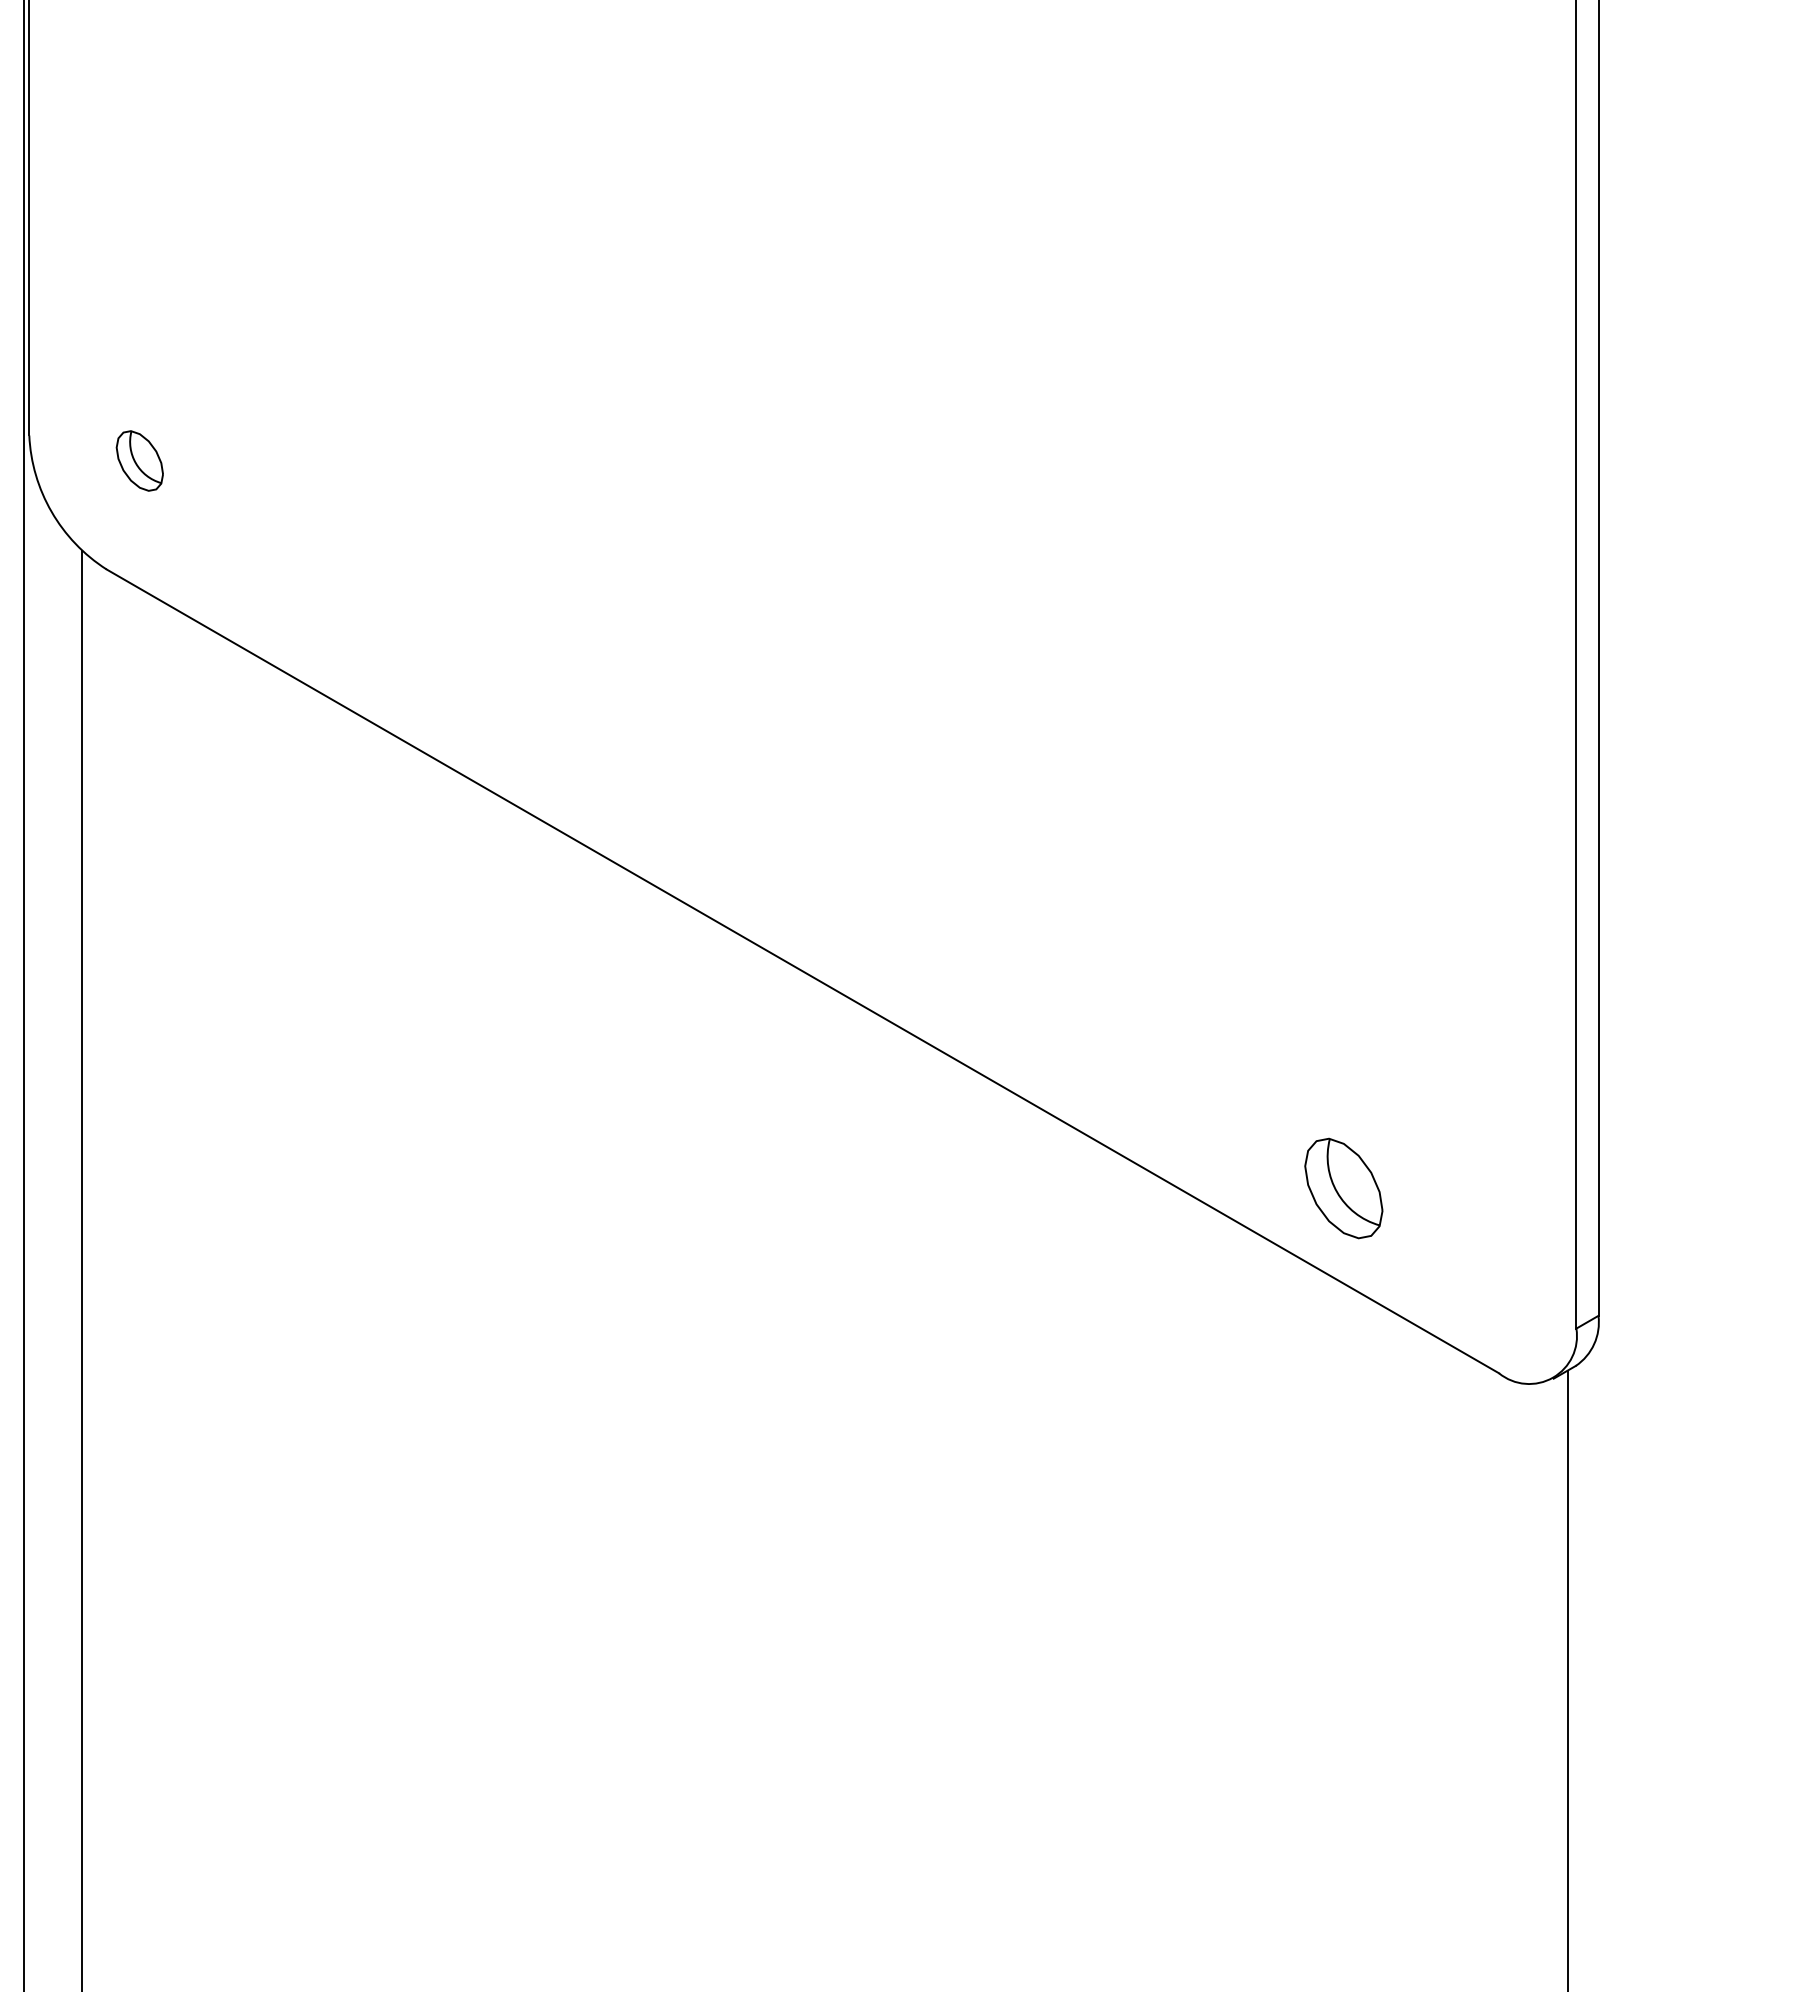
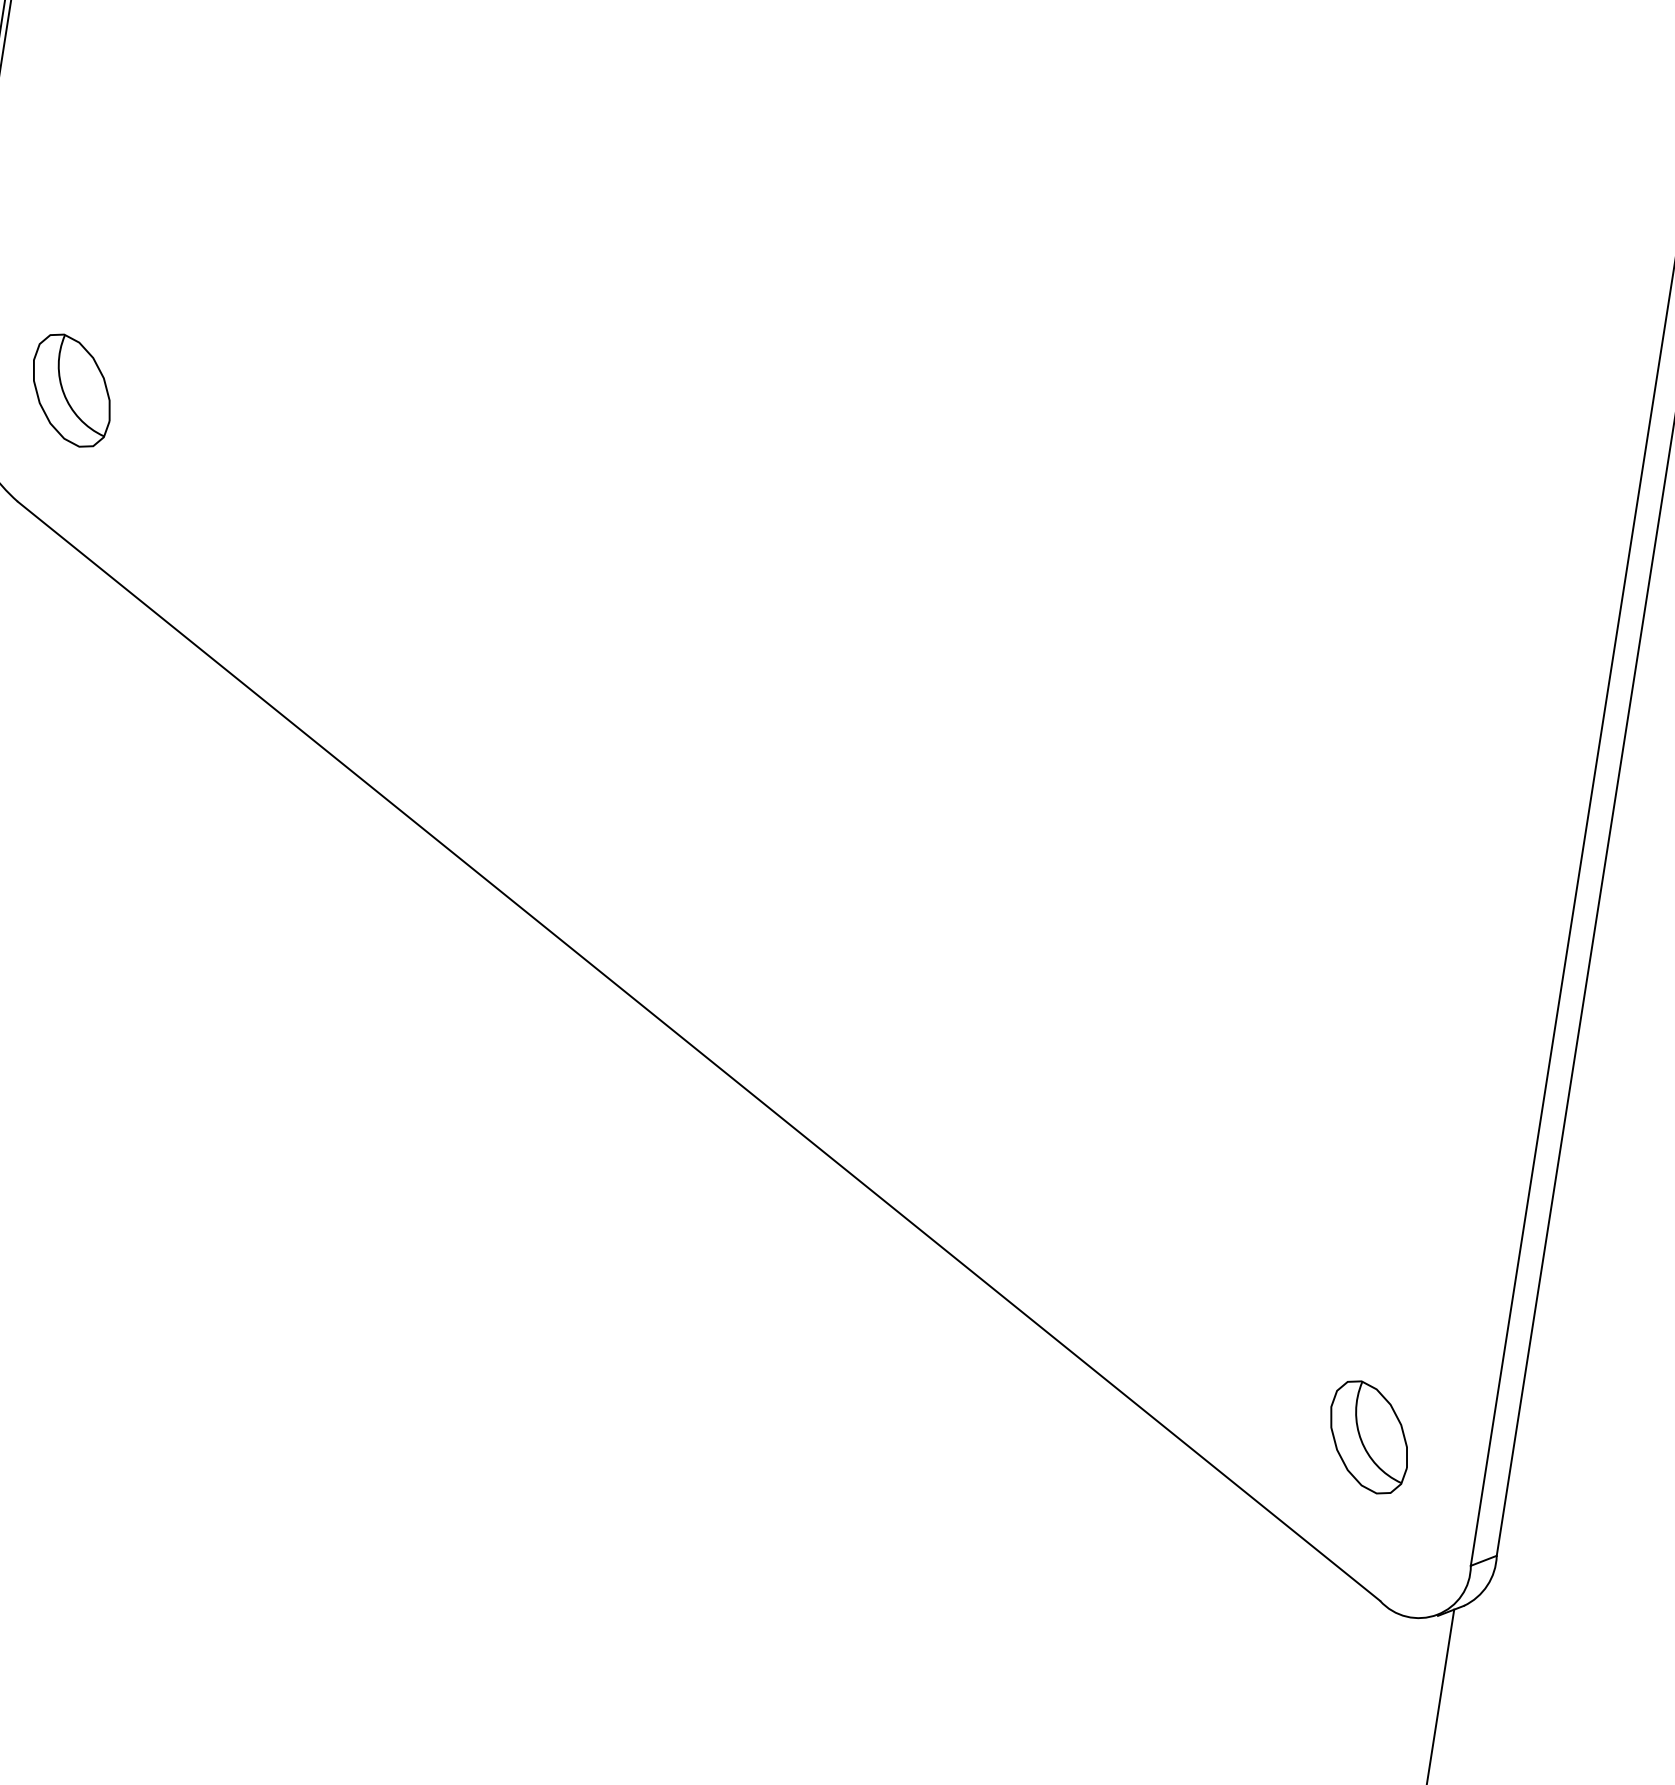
part: (139, 460) -> (71, 390), size x1.67
part: (1343, 1188) -> (1368, 1437), moved

